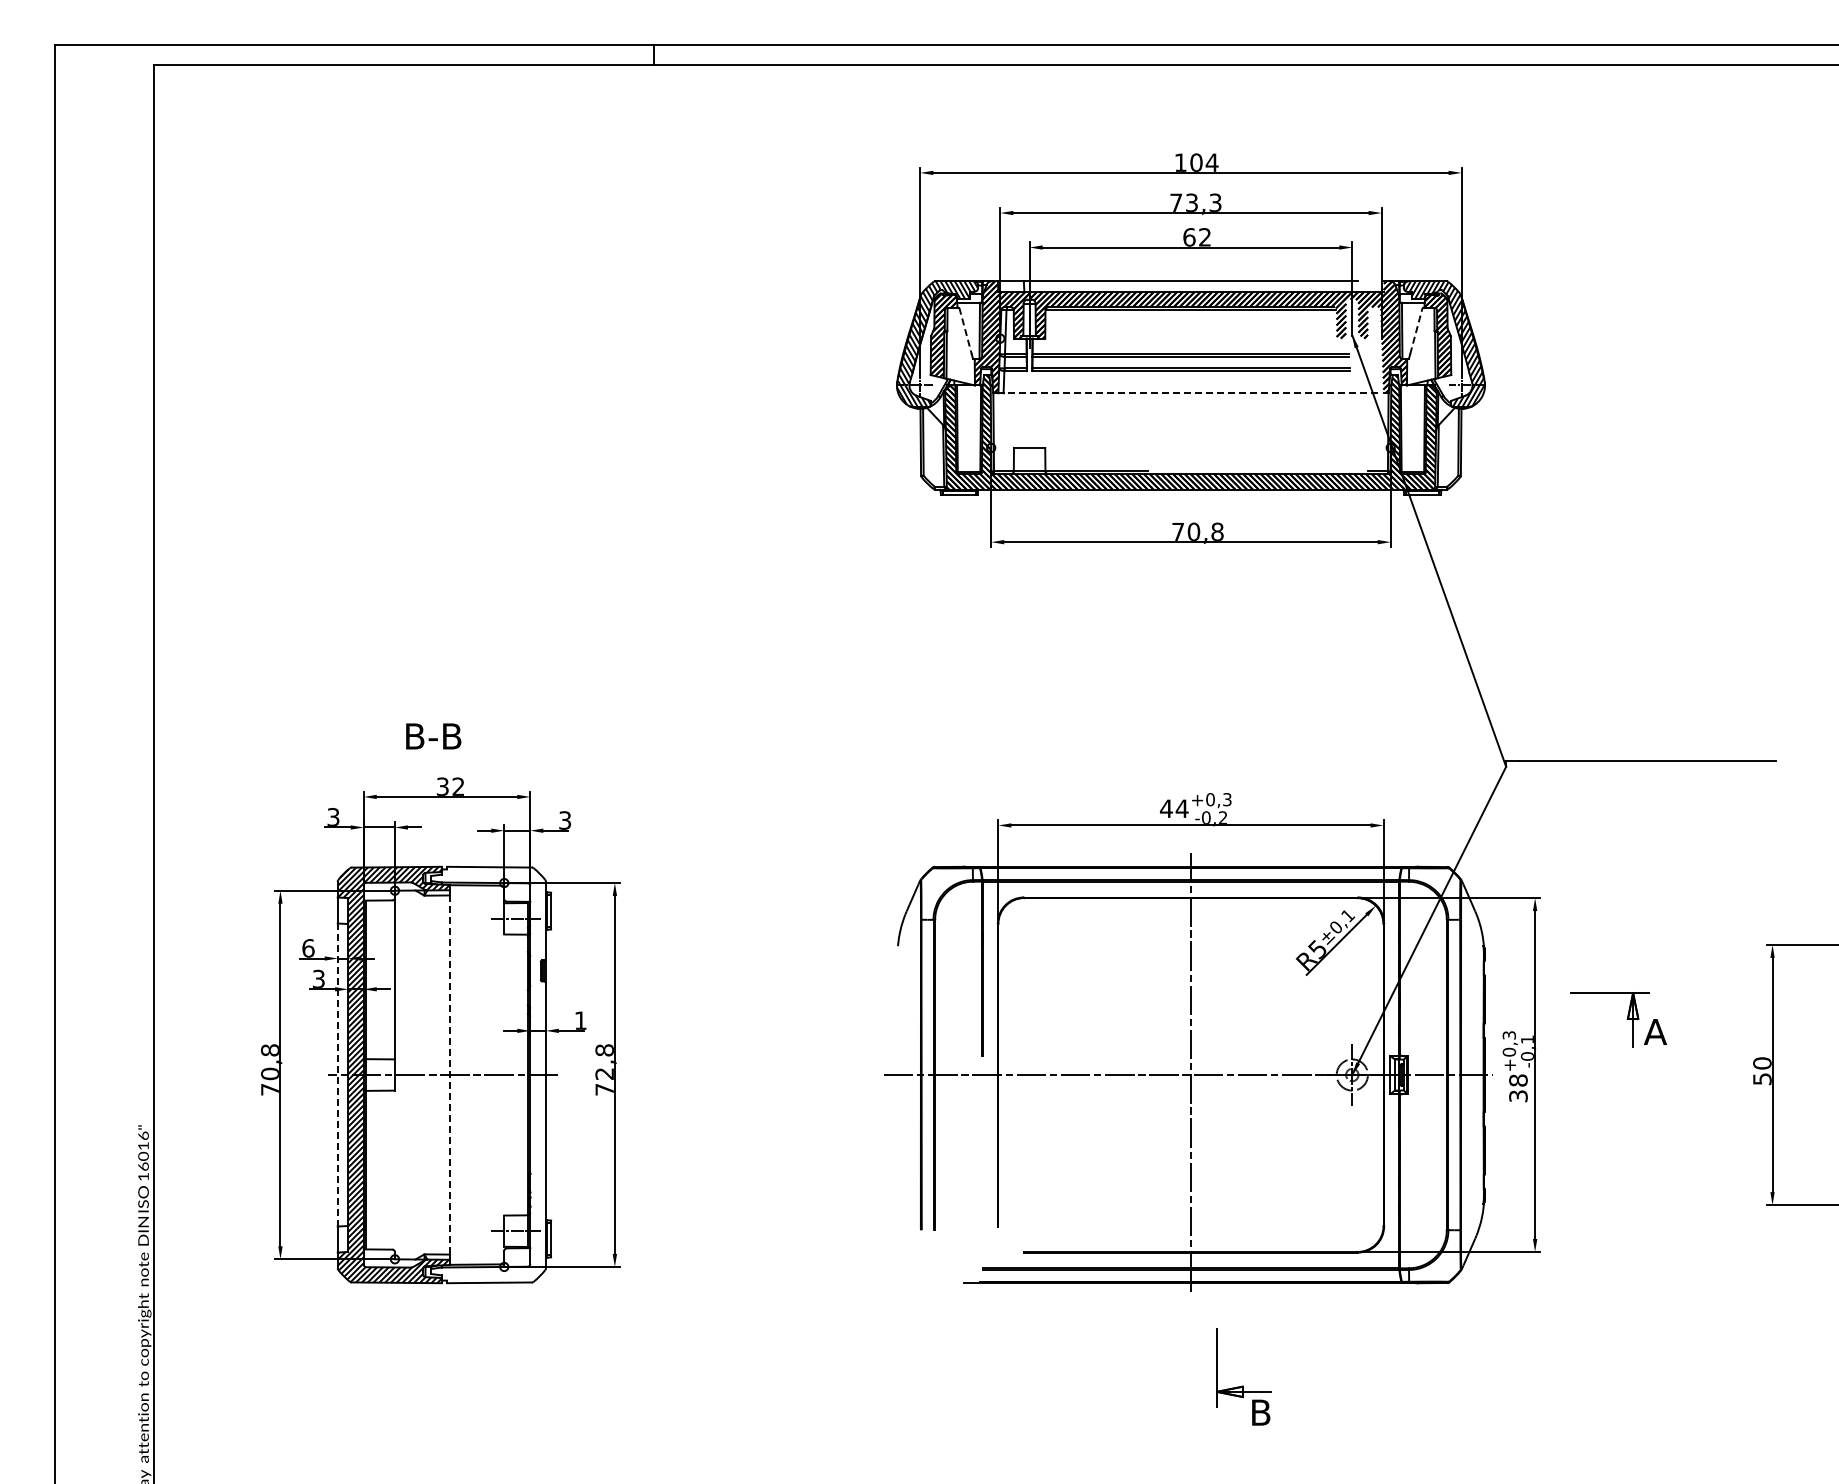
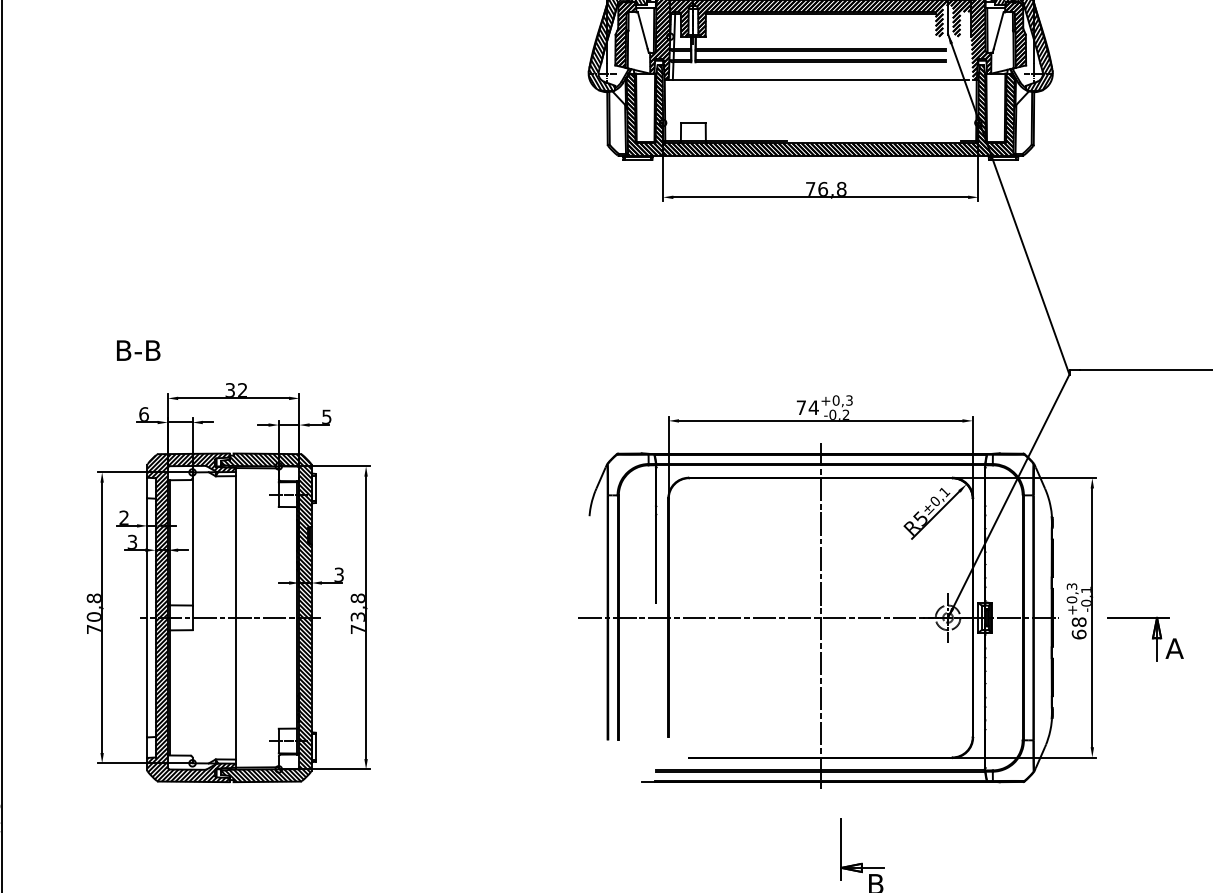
line: (965, 331) -> (642, 31), dashed -> solid
line: (1416, 331) -> (998, 31), dashed -> solid
line: (1190, 393) -> (820, 80), dashed -> solid
text: (1193, 531) -> (822, 188), 70,8 -> 76,8
text: (433, 736) -> (138, 350), moved
text: (1166, 808) -> (801, 407), 44 -> 74
text: (333, 816) -> (144, 413), 3 -> 6
text: (565, 820) -> (327, 416), 3 -> 5
text: (308, 948) -> (124, 518), 6 -> 2
part: (1626, 1019) -> (1151, 638), moved
text: (580, 1020) -> (338, 574), 1 -> 3
text: (604, 1073) -> (357, 616), 72,8 -> 73,8
hatch: (488, 1074) -> (266, 617), added
line: (337, 1075) -> (147, 618), dashed -> solid
line: (449, 1075) -> (235, 618), dashed -> solid
text: (1518, 1096) -> (1079, 634), 38 -> 68

